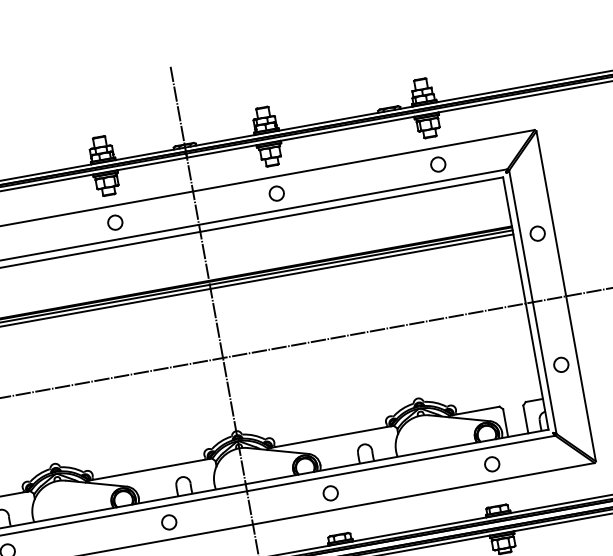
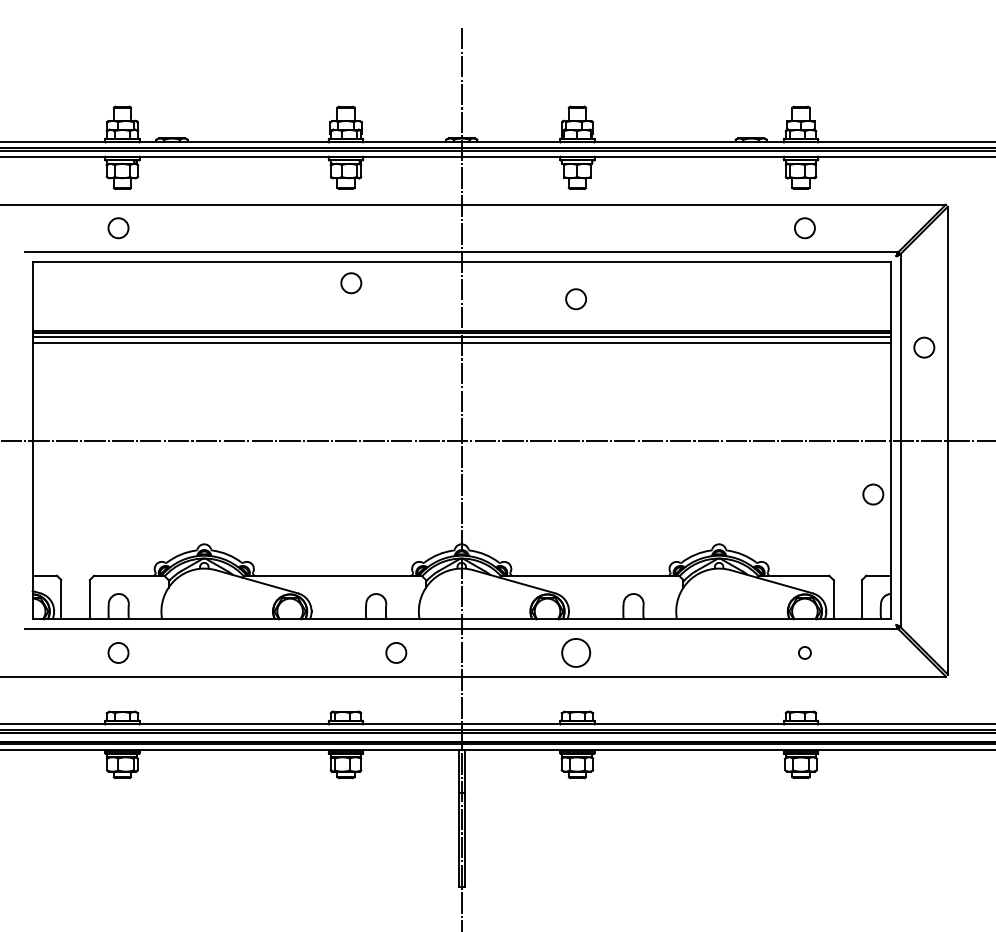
circle: (276, 193) -> (575, 299), moved
circle: (115, 222) -> (351, 283), moved
circle: (561, 364) -> (873, 494), moved
circle: (491, 464) -> (804, 652), size x0.6
circle: (330, 493) -> (575, 652), size x1.4
circle: (169, 522) -> (396, 652), moved

